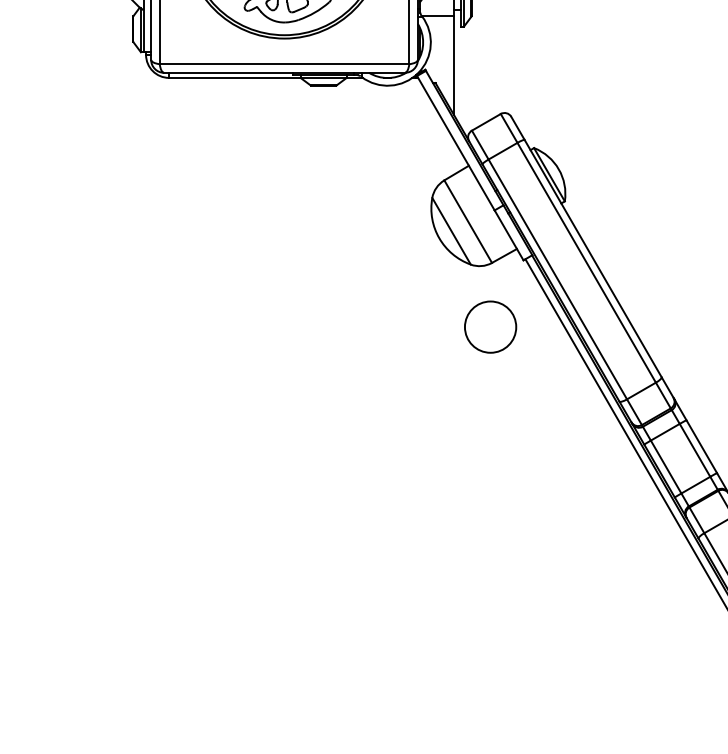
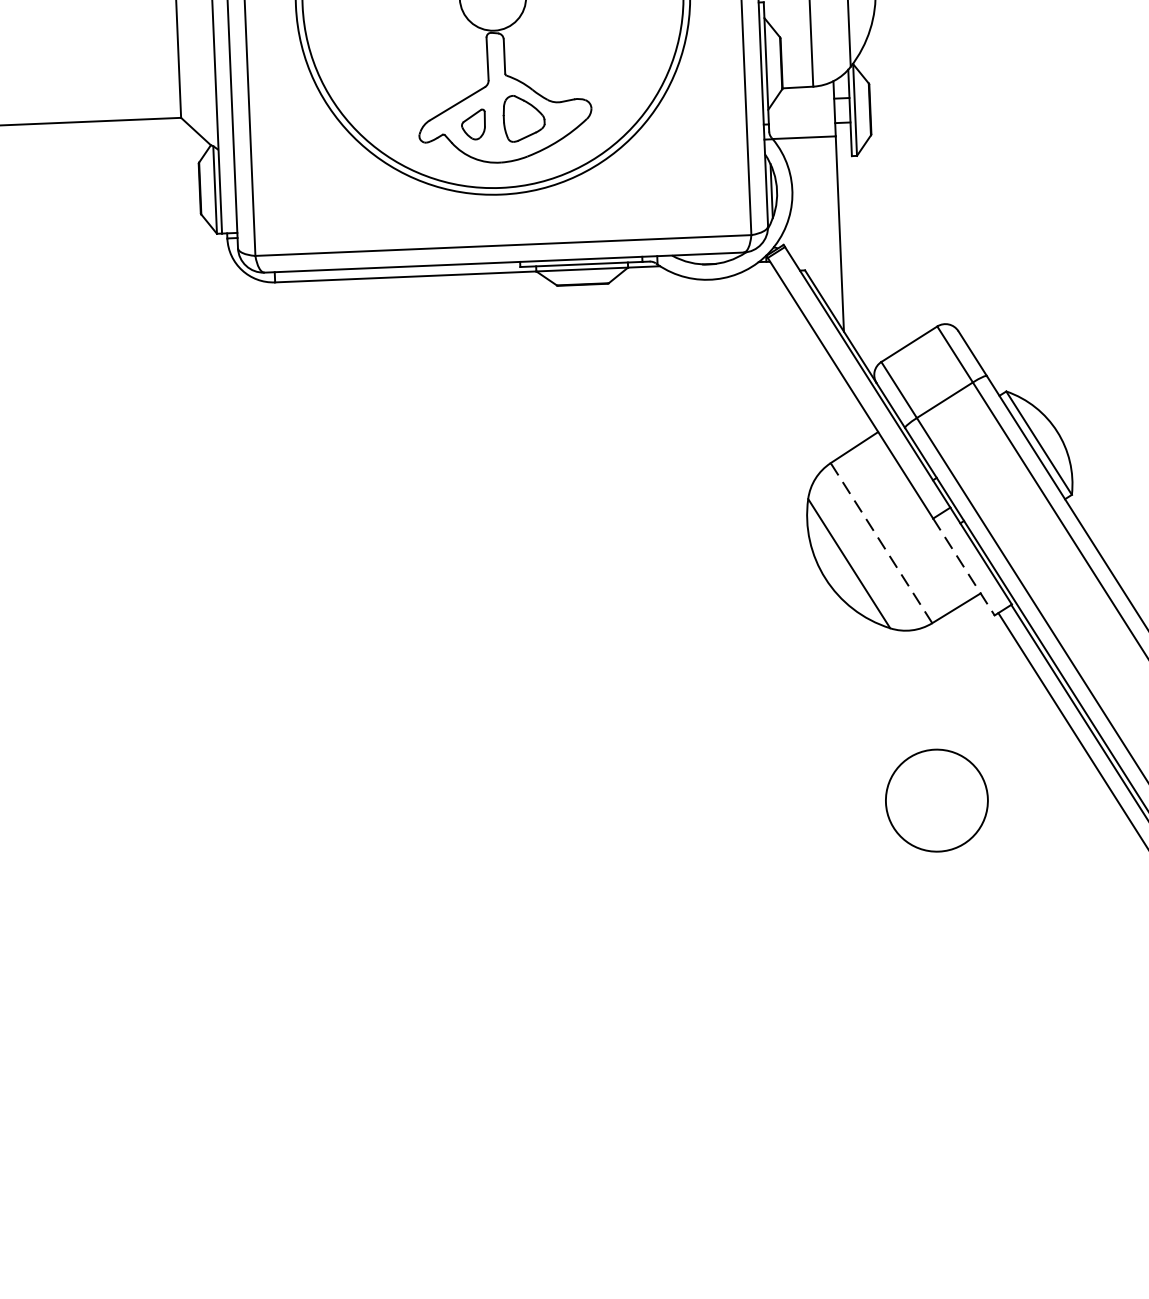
line: (468, 221) -> (882, 542), solid -> dashed
line: (509, 235) -> (964, 567), solid -> dashed
circle: (490, 326) -> (936, 799), moved

